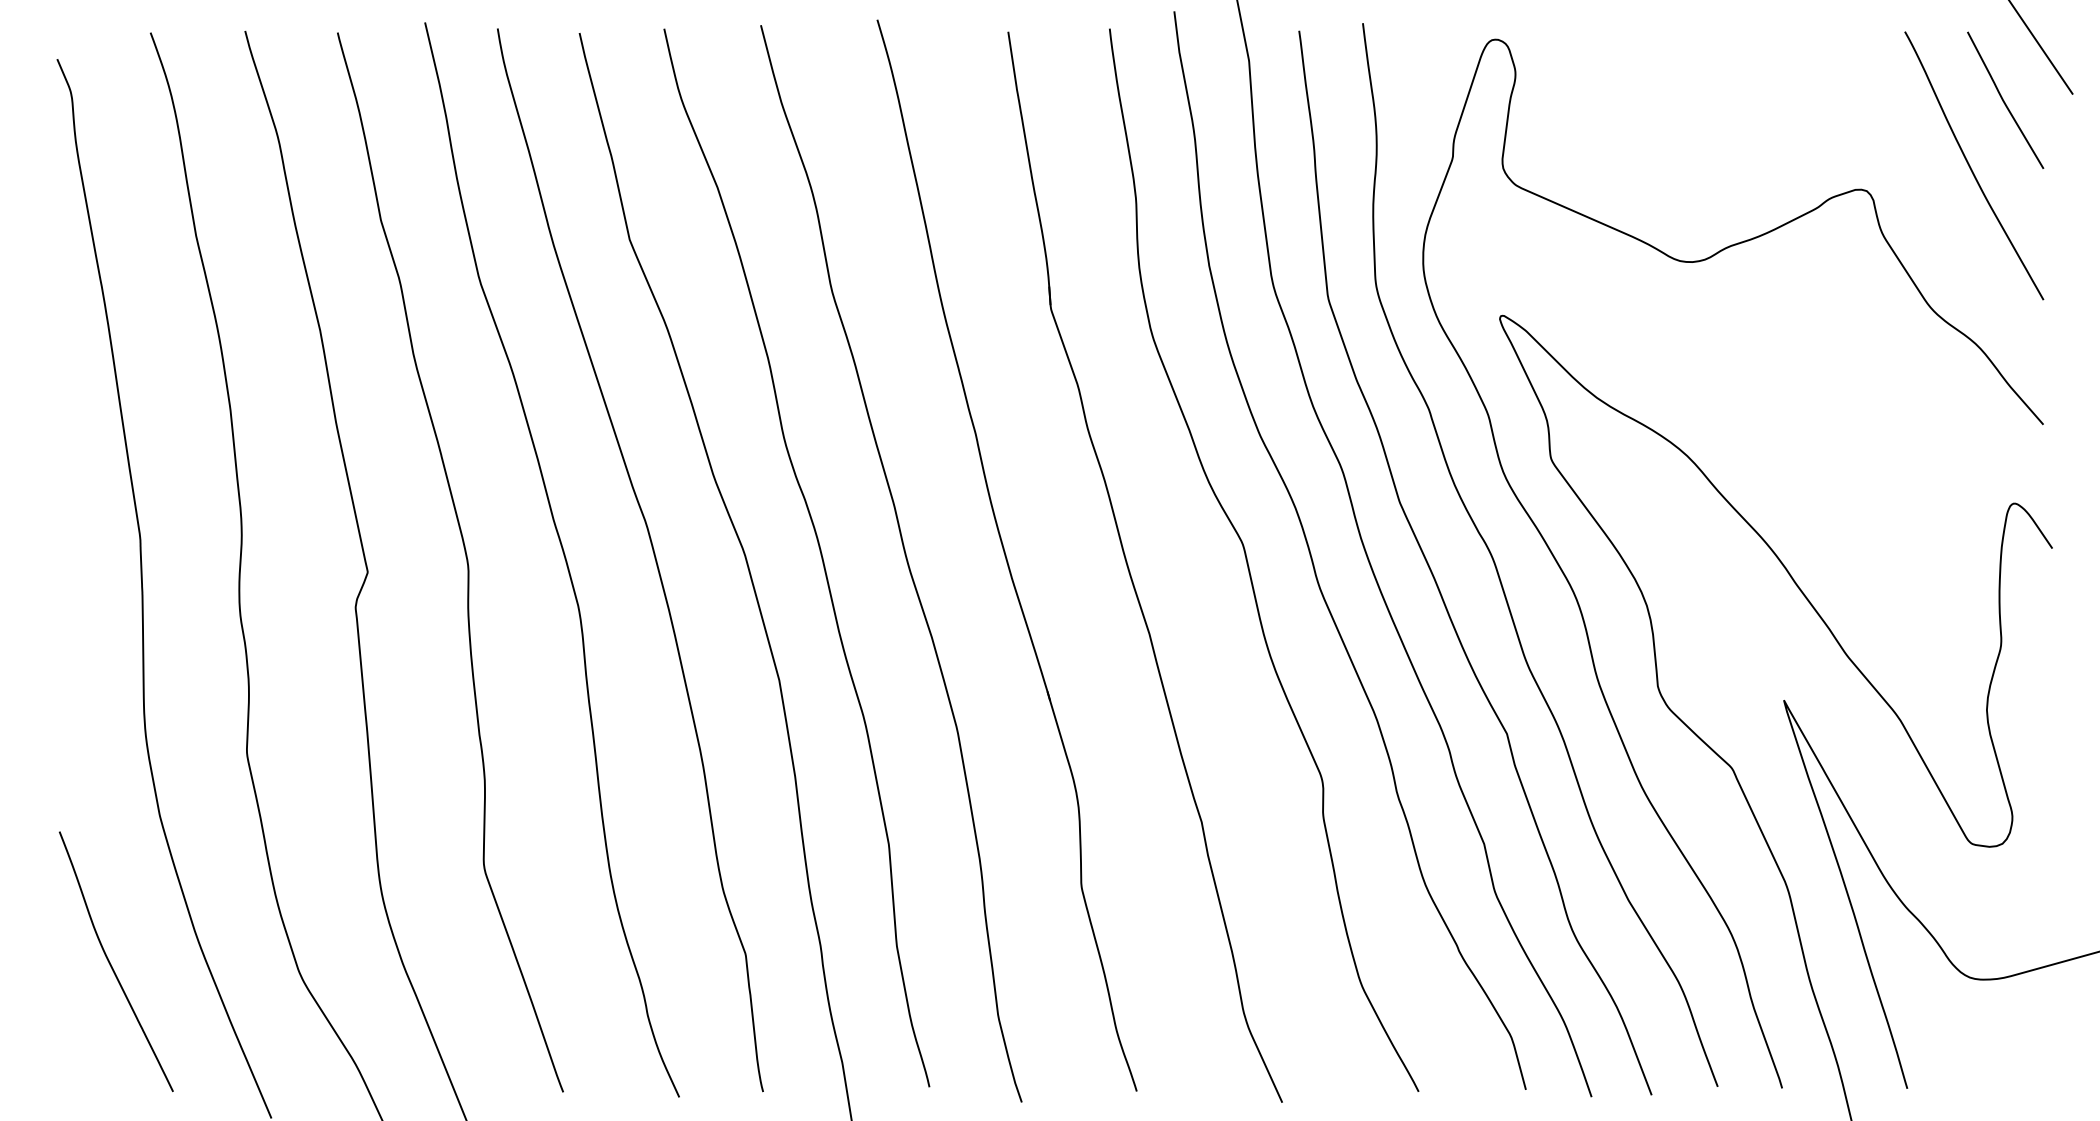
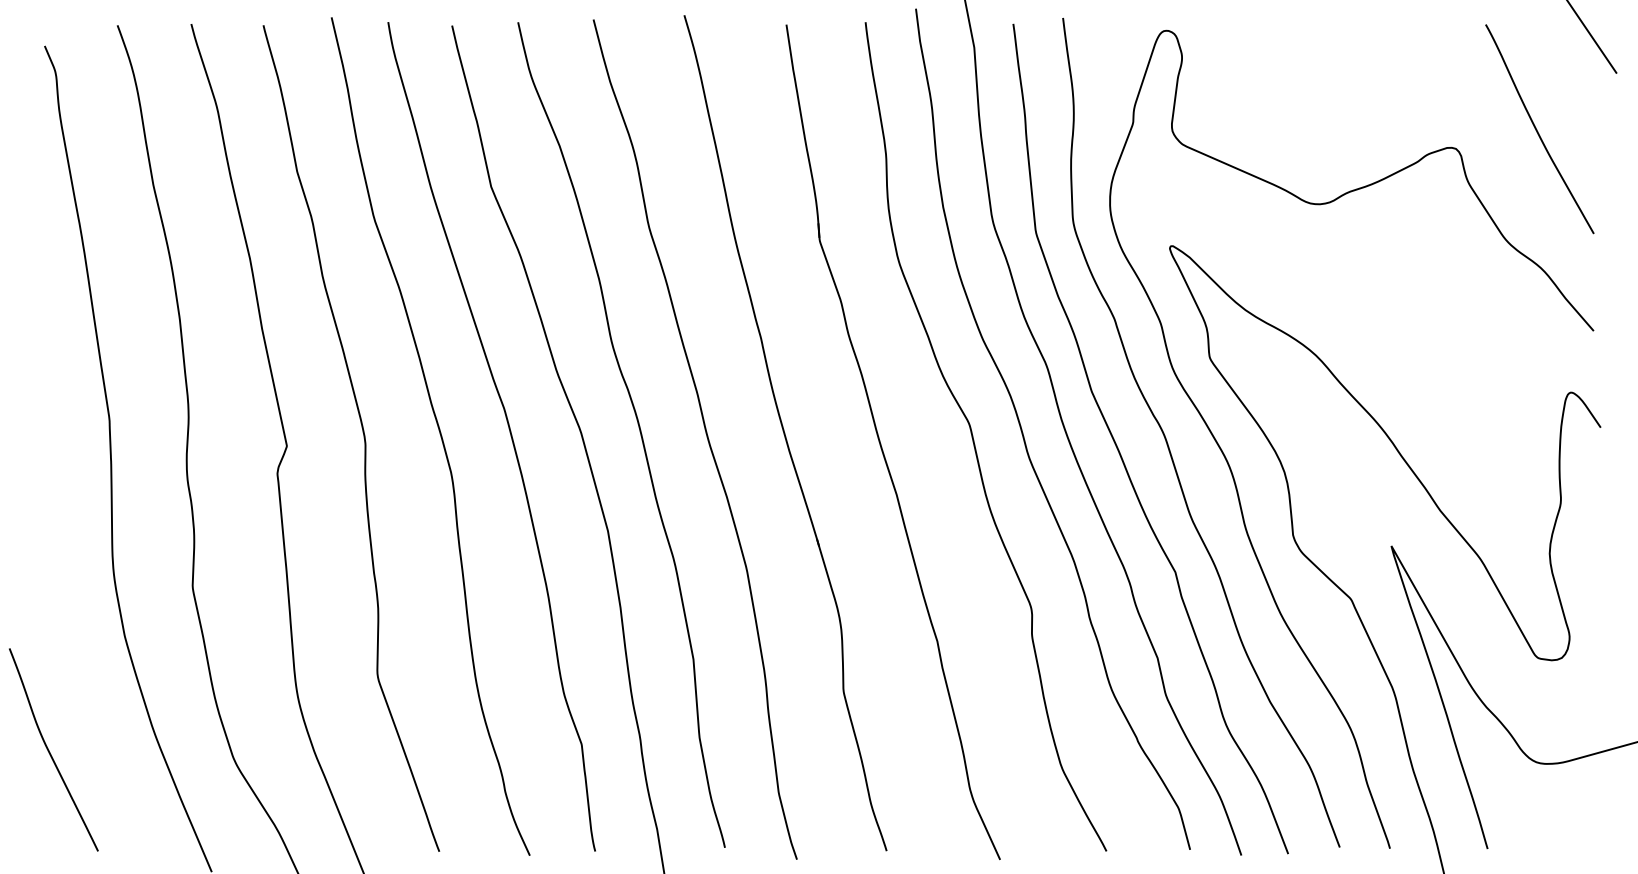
curve: (2004, 100) -> (1563, 78), removed
curve: (110, 962) -> (49, 750), moved

